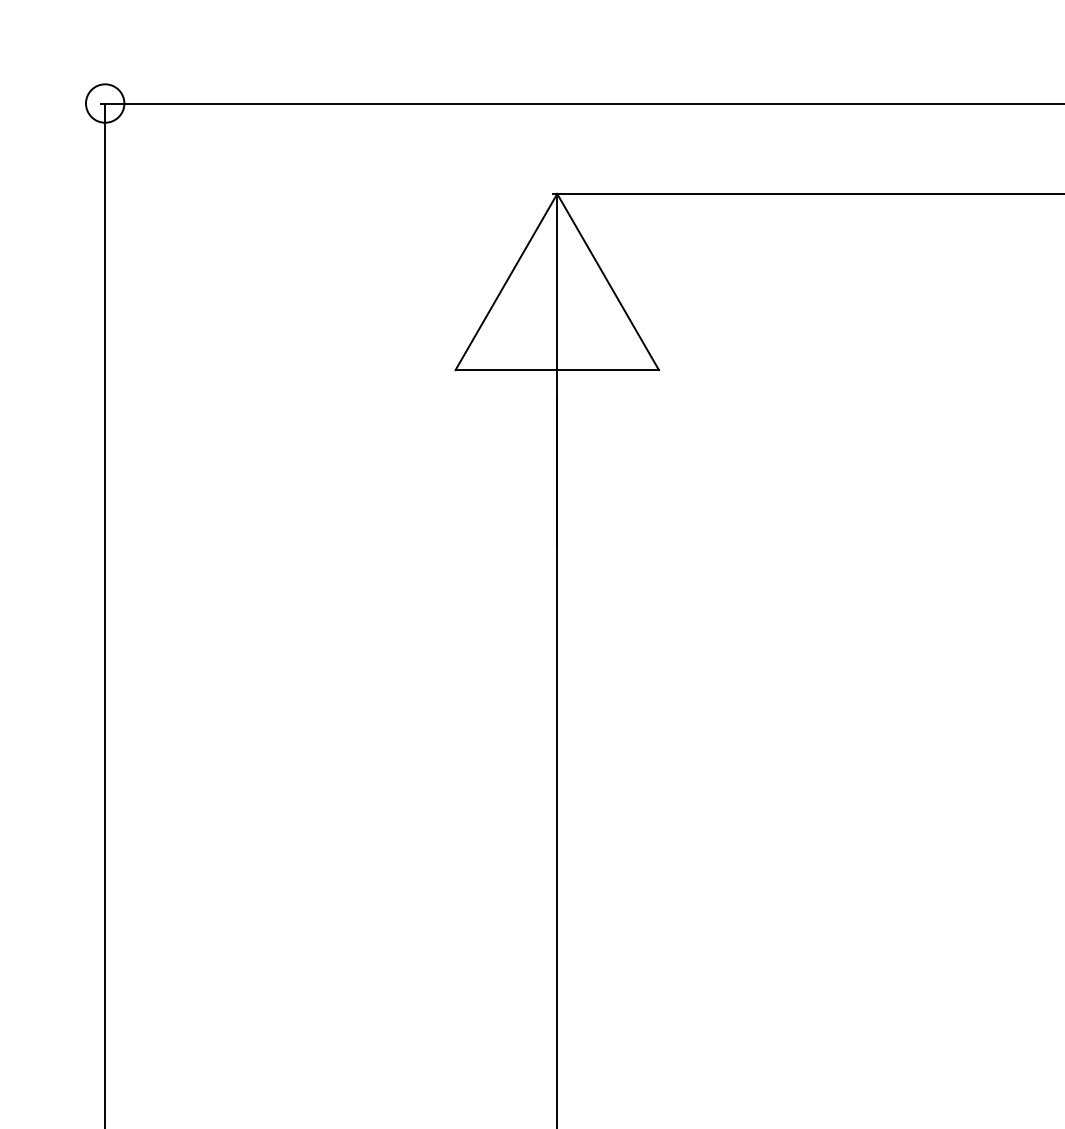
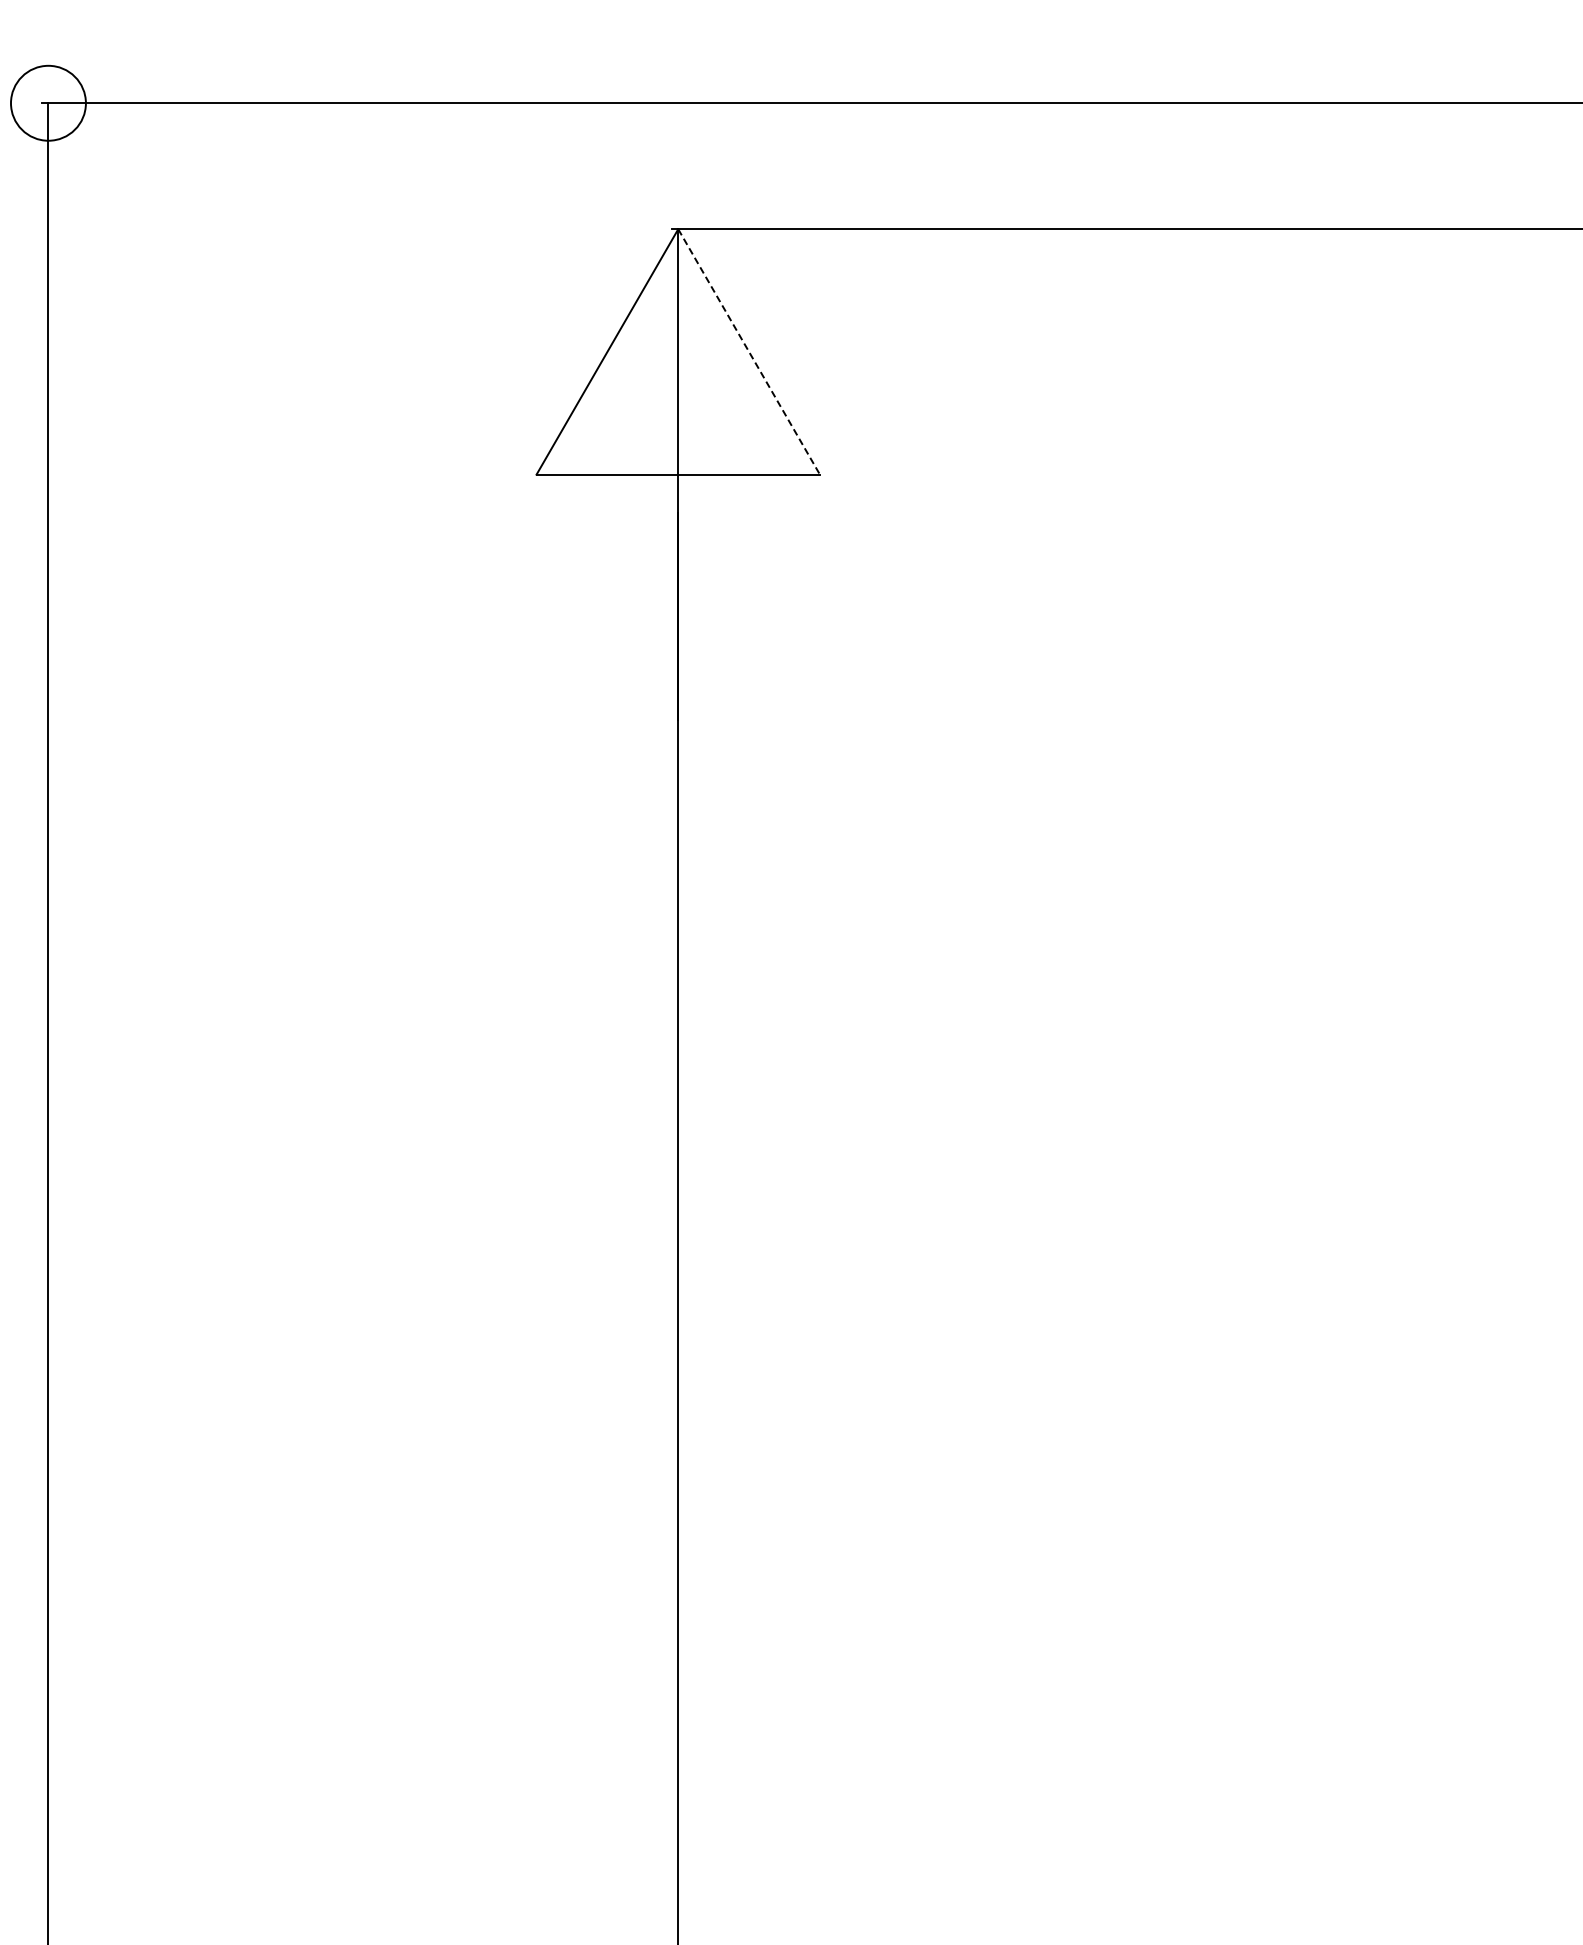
circle: (105, 103) -> (48, 103), size x1.4
line: (608, 281) -> (749, 351), solid -> dashed

